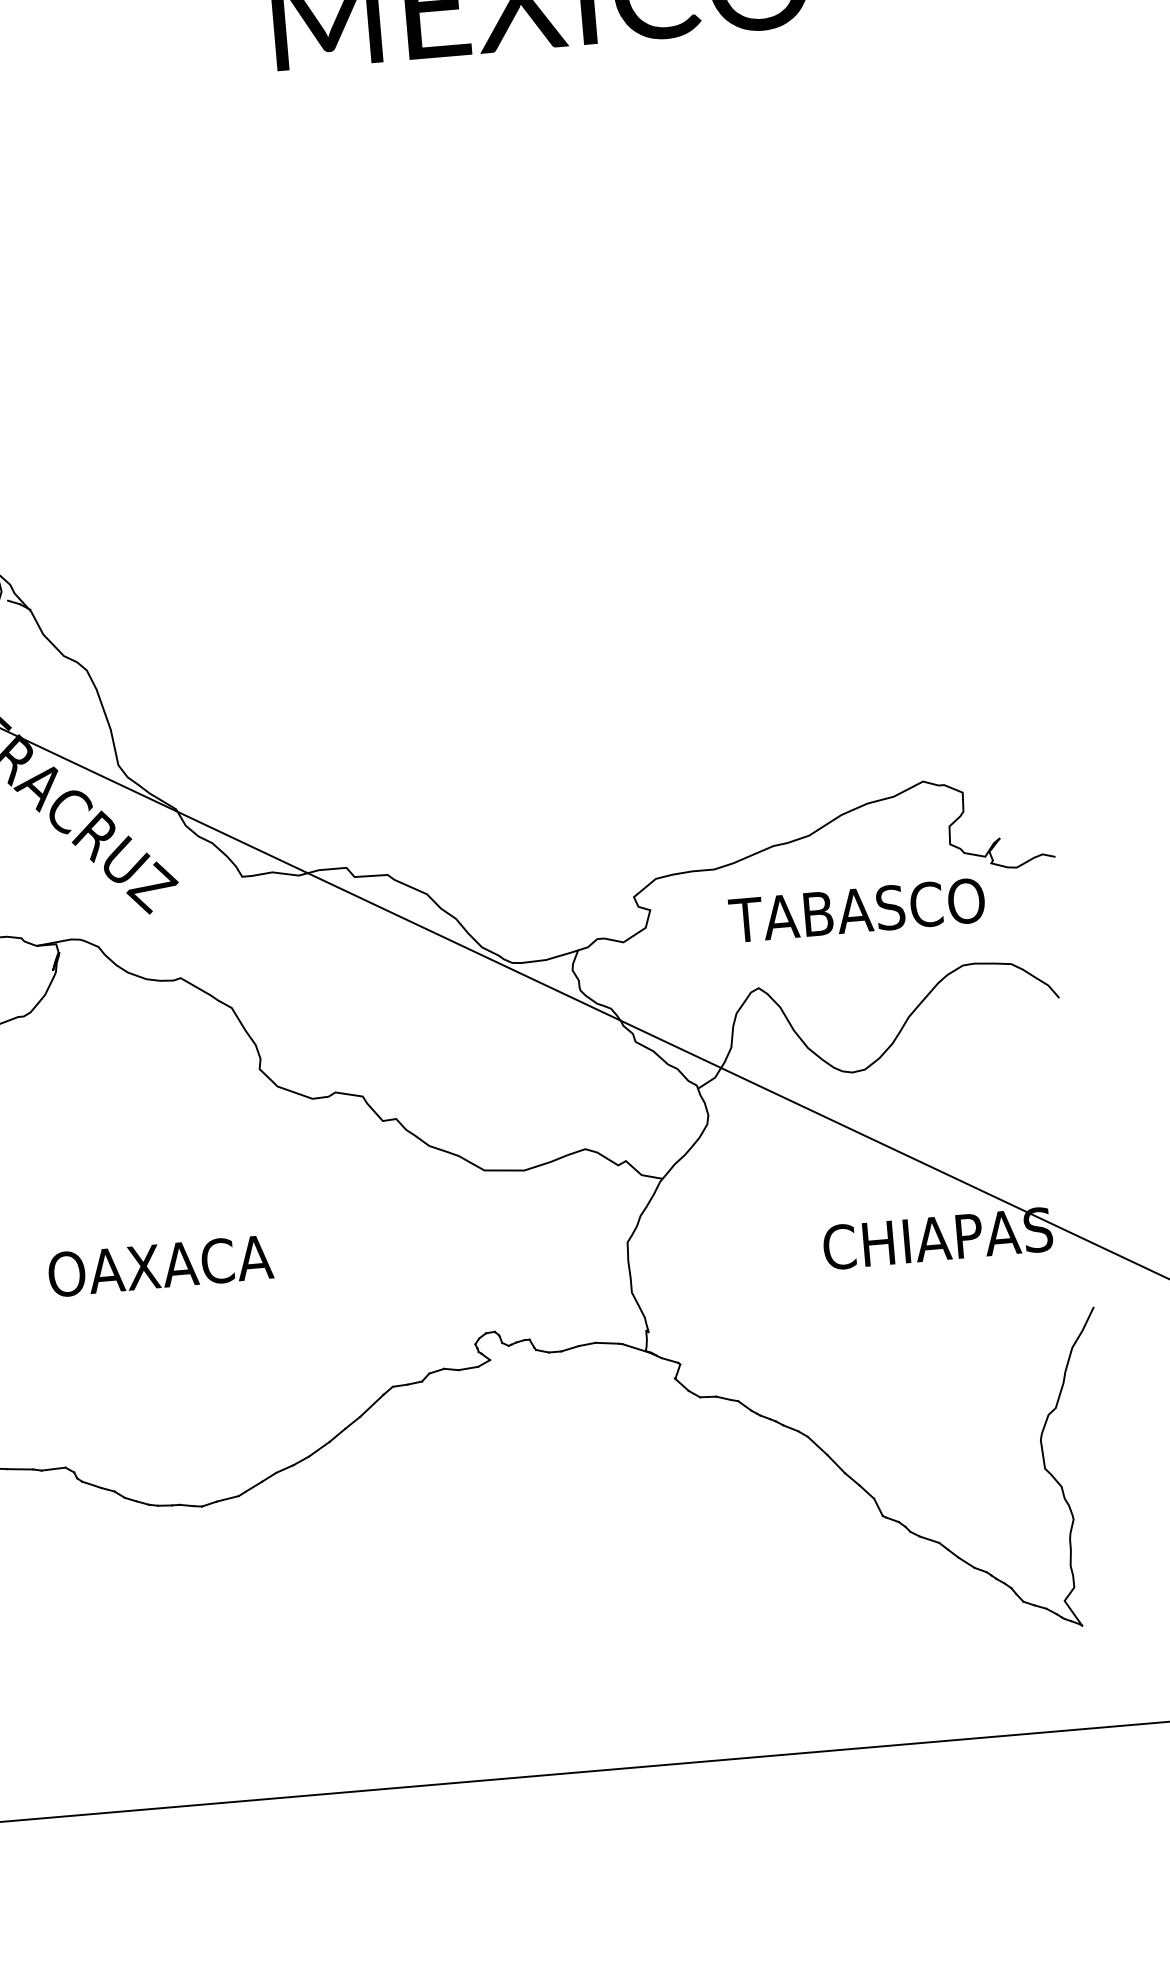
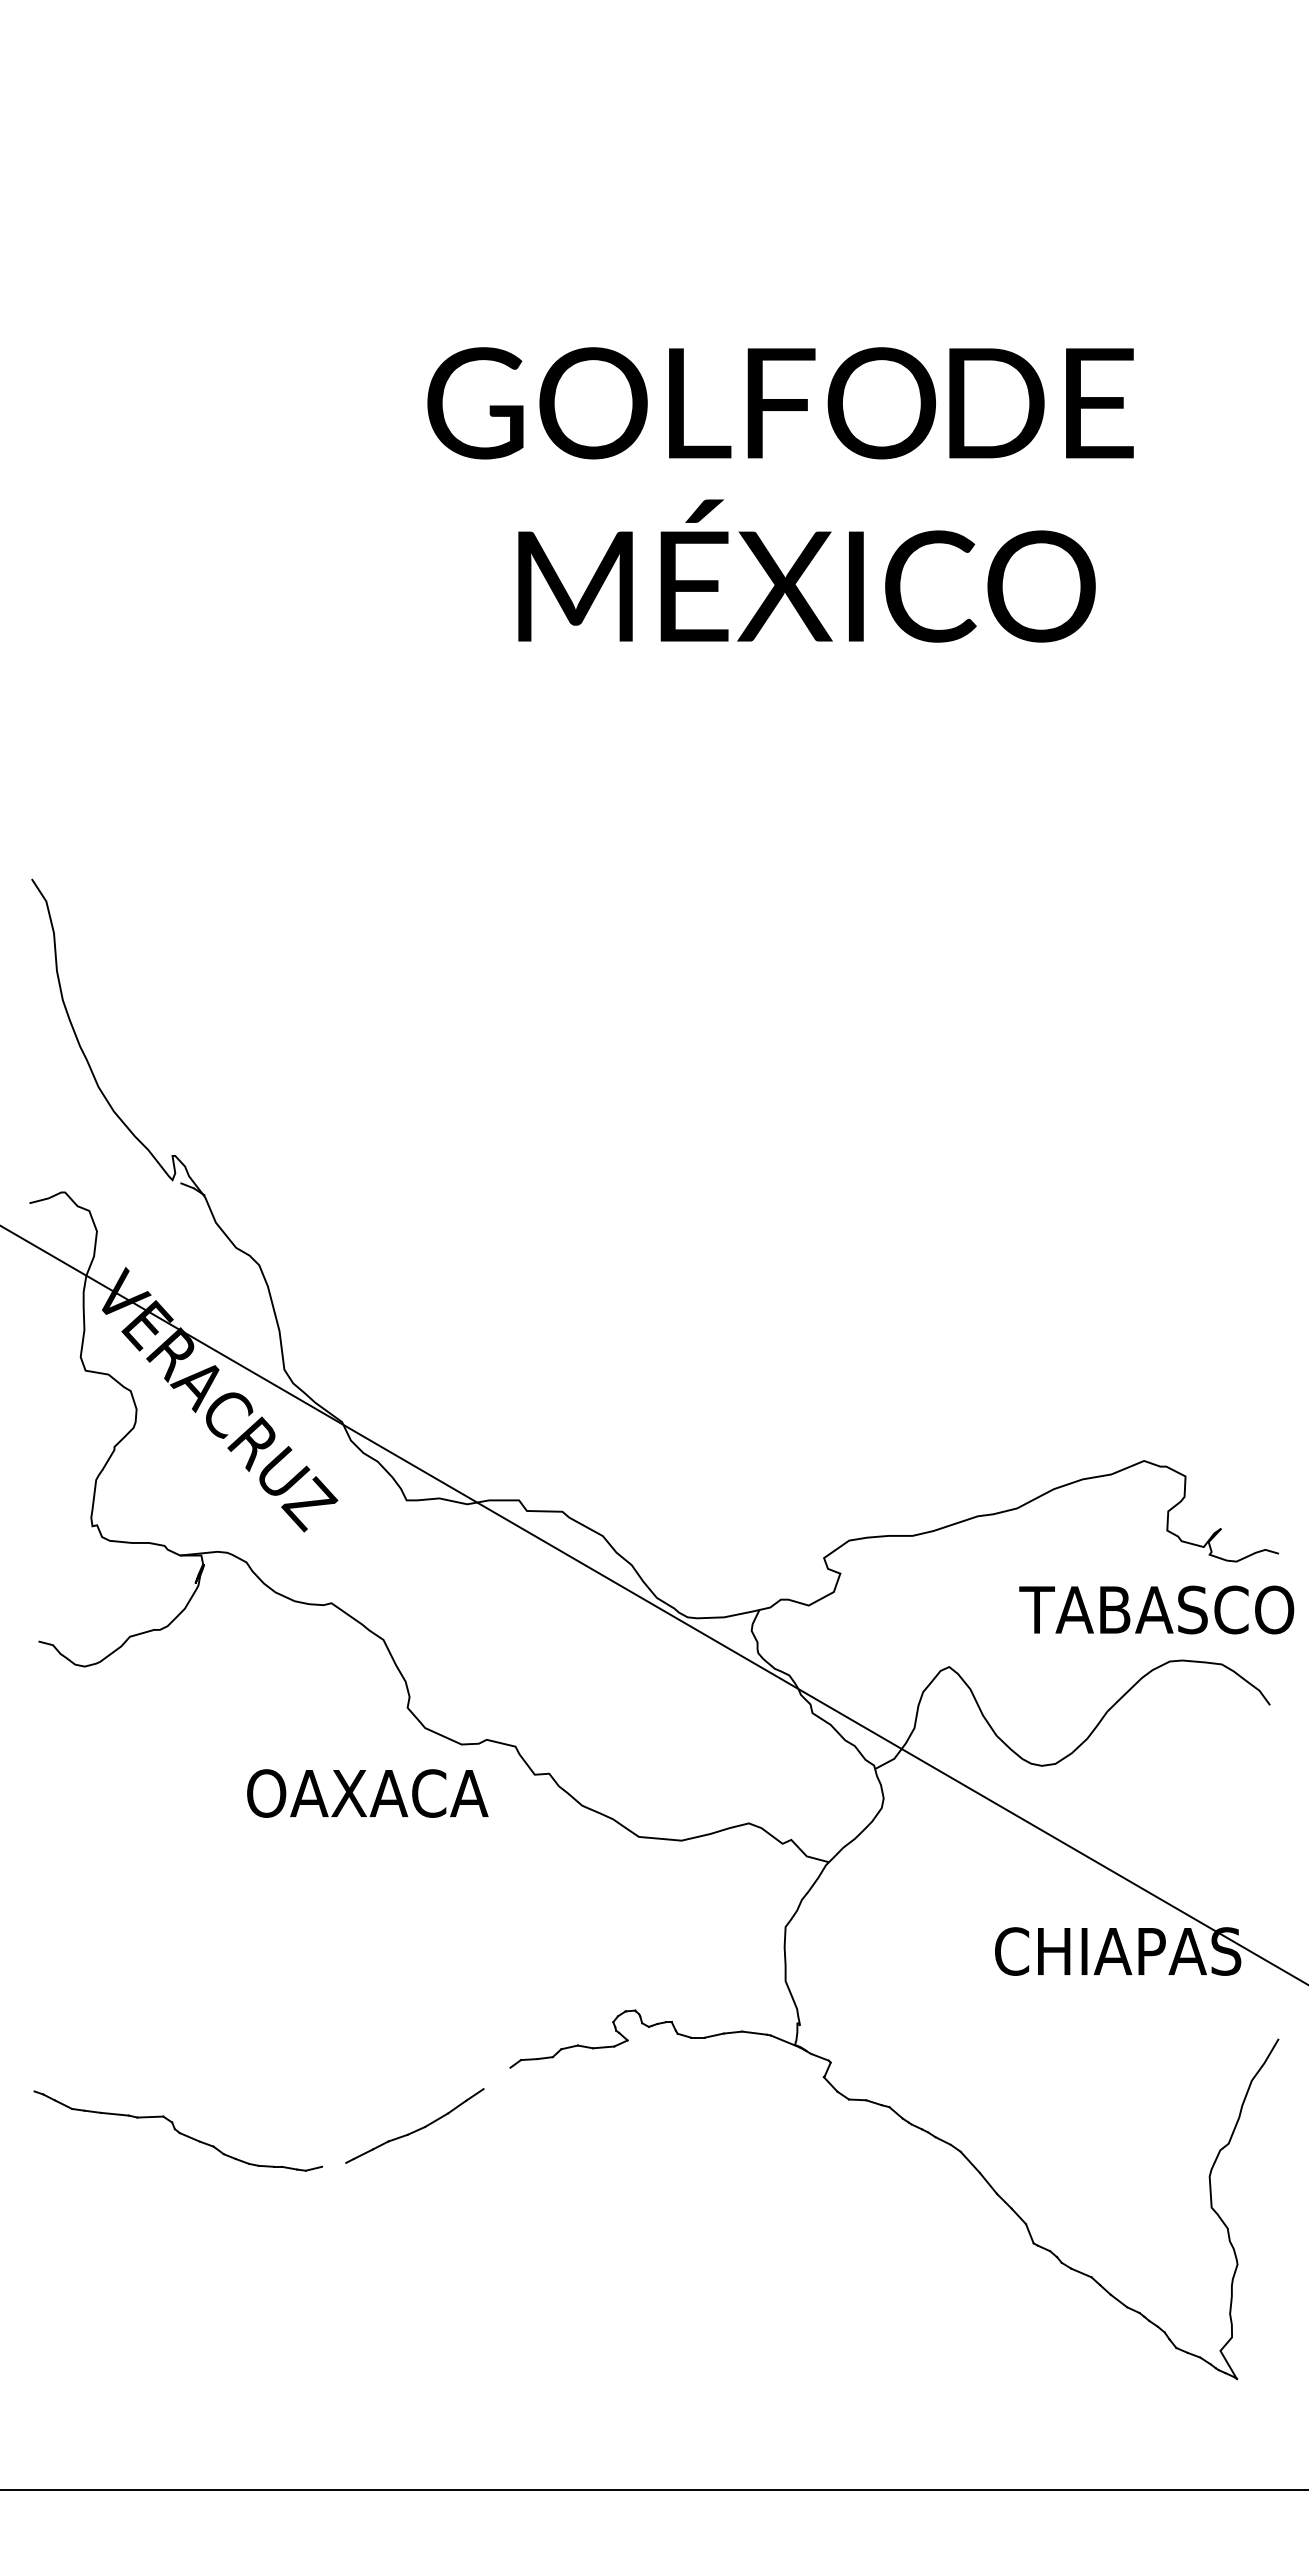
text: (856, 910) -> (1156, 1609), moved
text: (160, 1266) -> (367, 1793), moved
line: (371, 1405) -> (496, 2078), removed
line: (228, 1498) -> (334, 2164), removed

